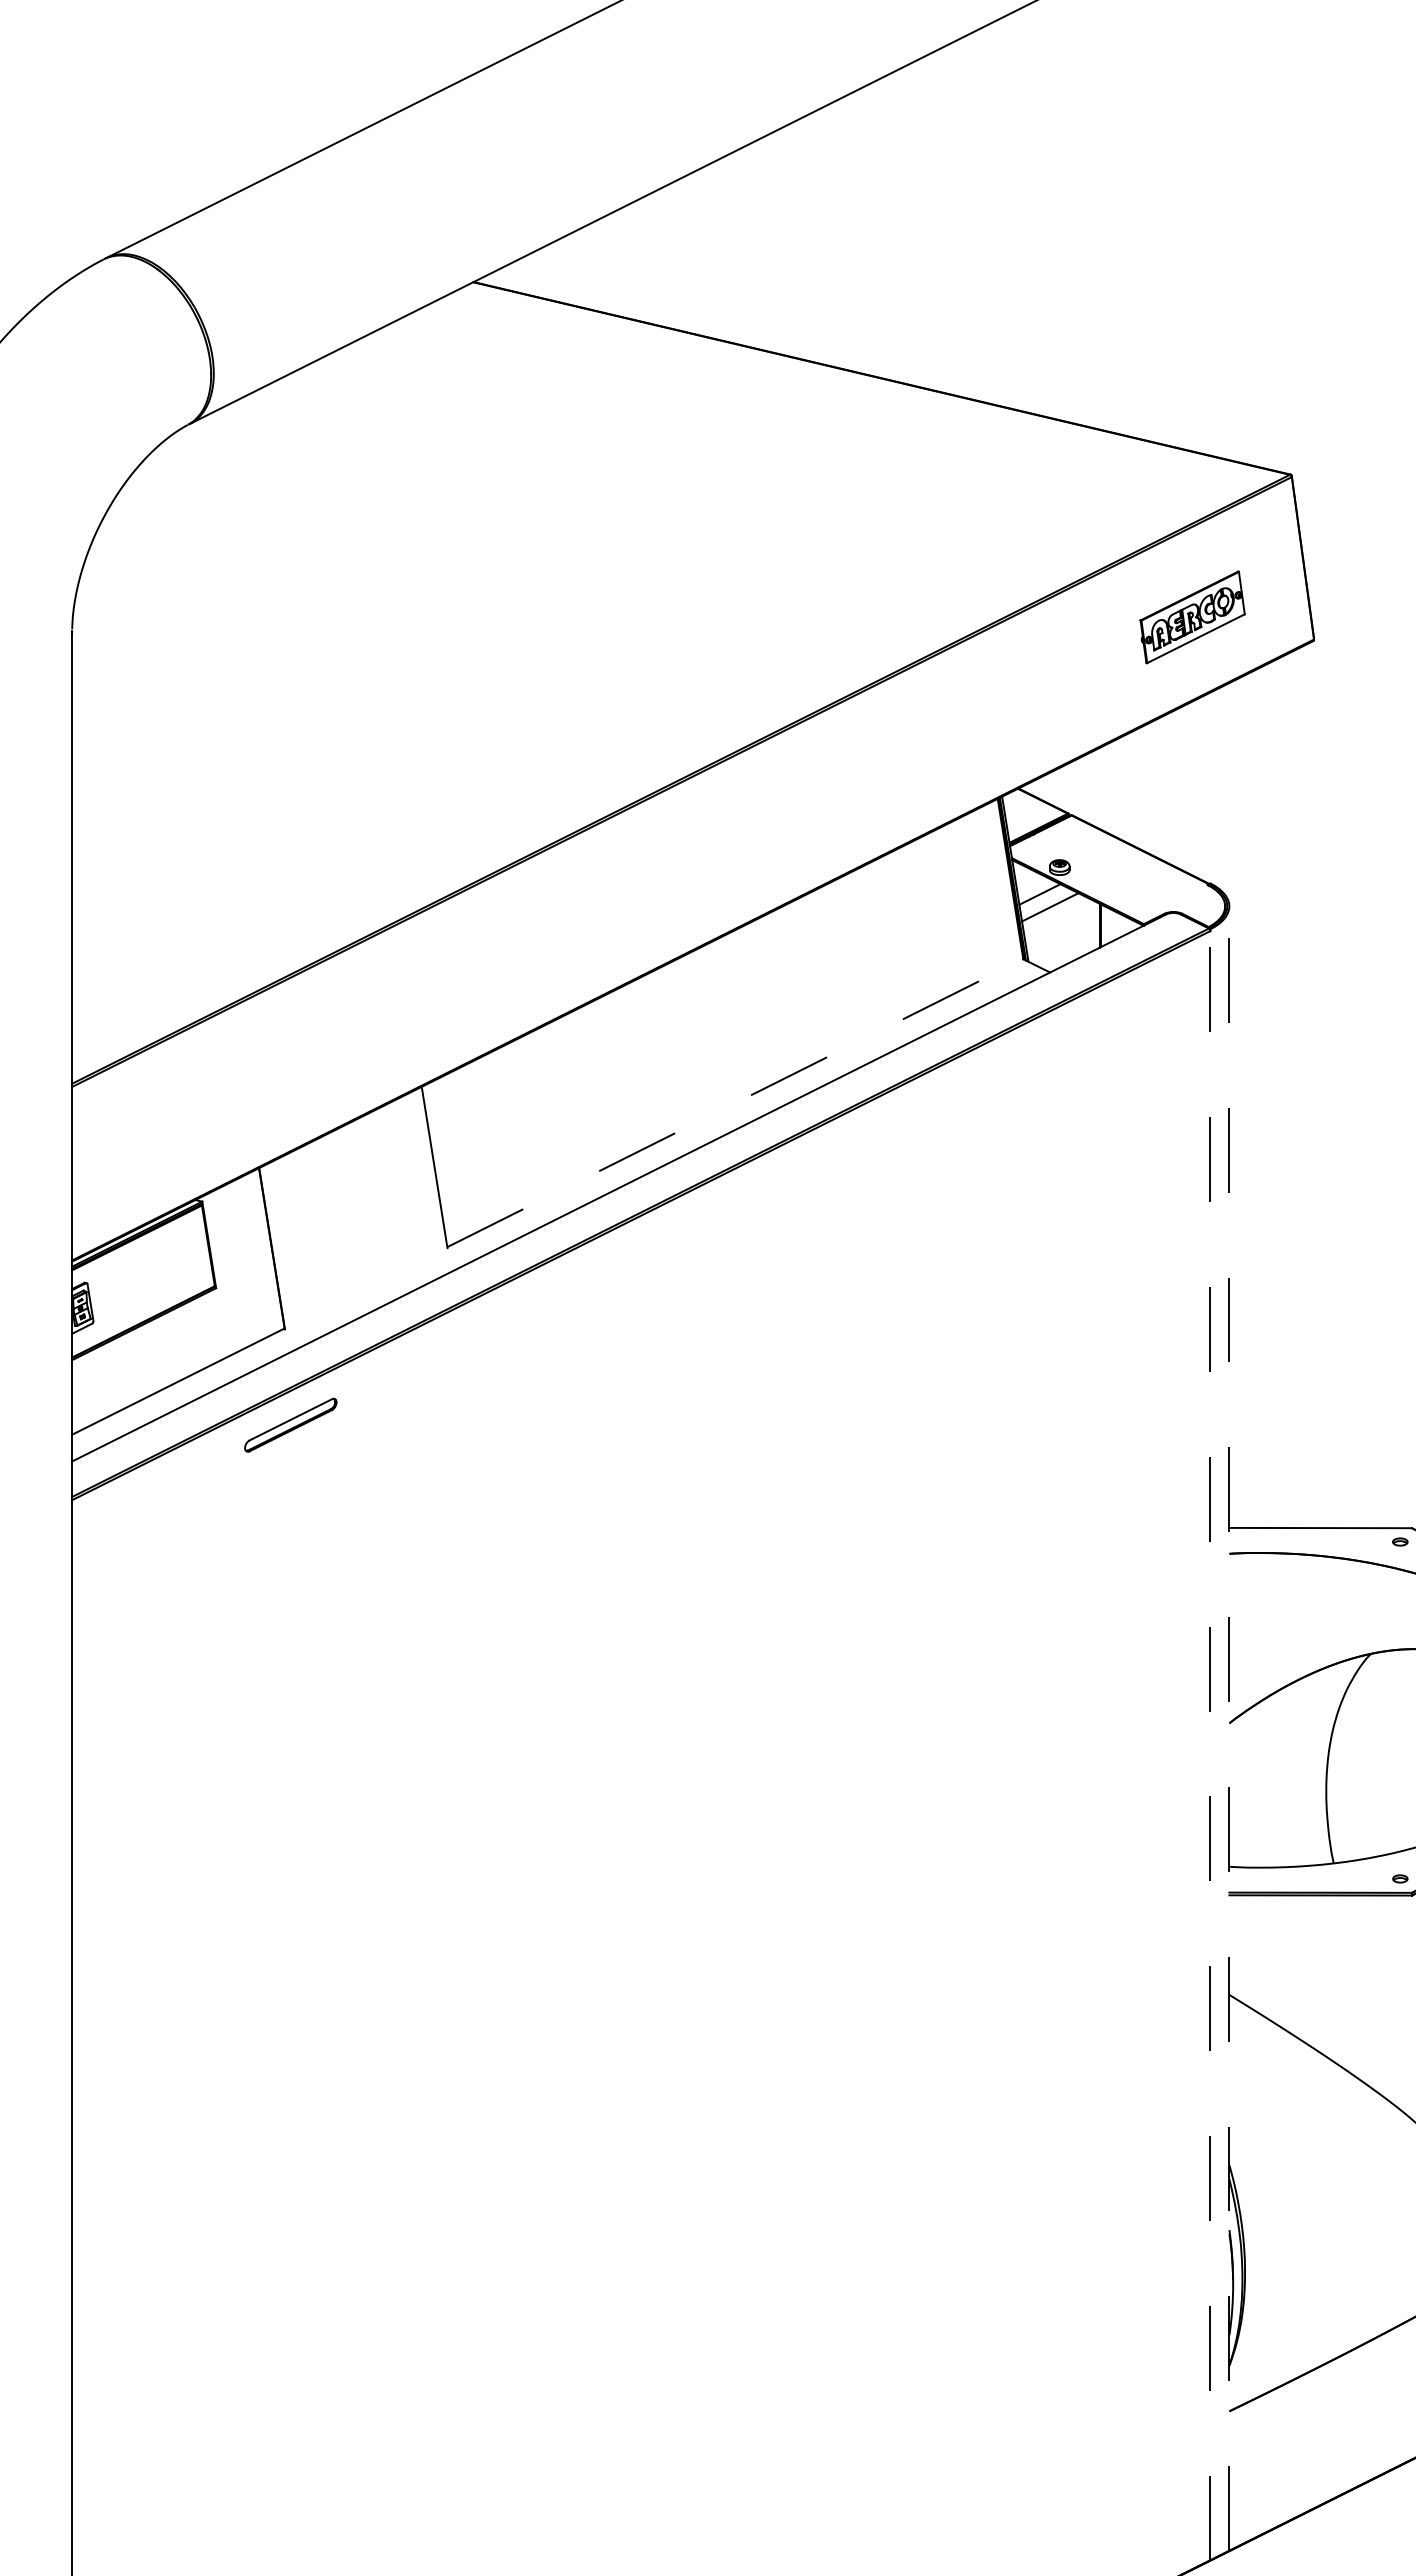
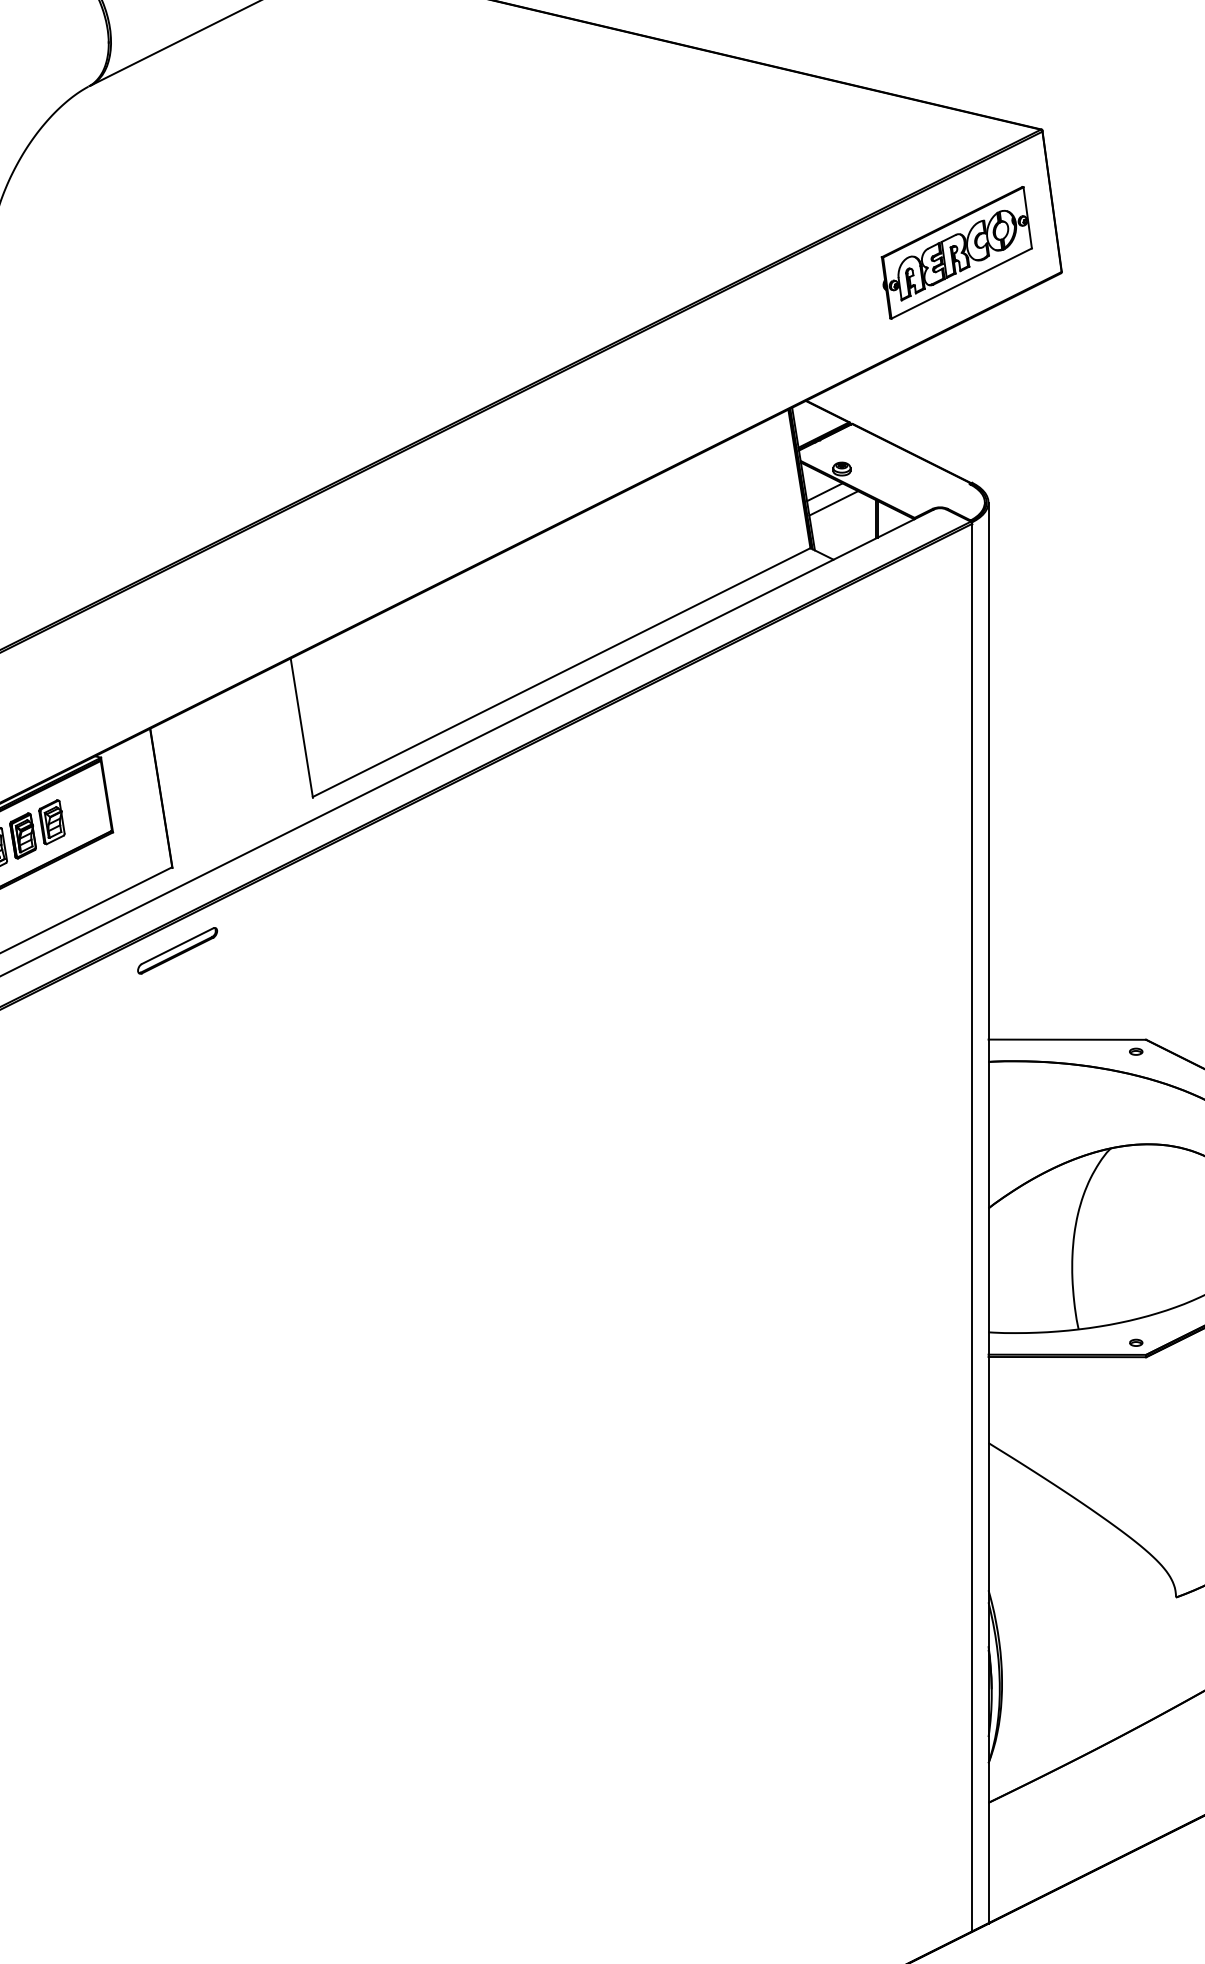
part: (1192, 617) -> (956, 252), size x1.67
line: (735, 1103) -> (561, 672), dashed -> solid
part: (128, 1284) -> (37, 829), added
line: (1229, 1728) -> (988, 1212), dashed -> solid
line: (1210, 1745) -> (972, 1227), dashed -> solid

